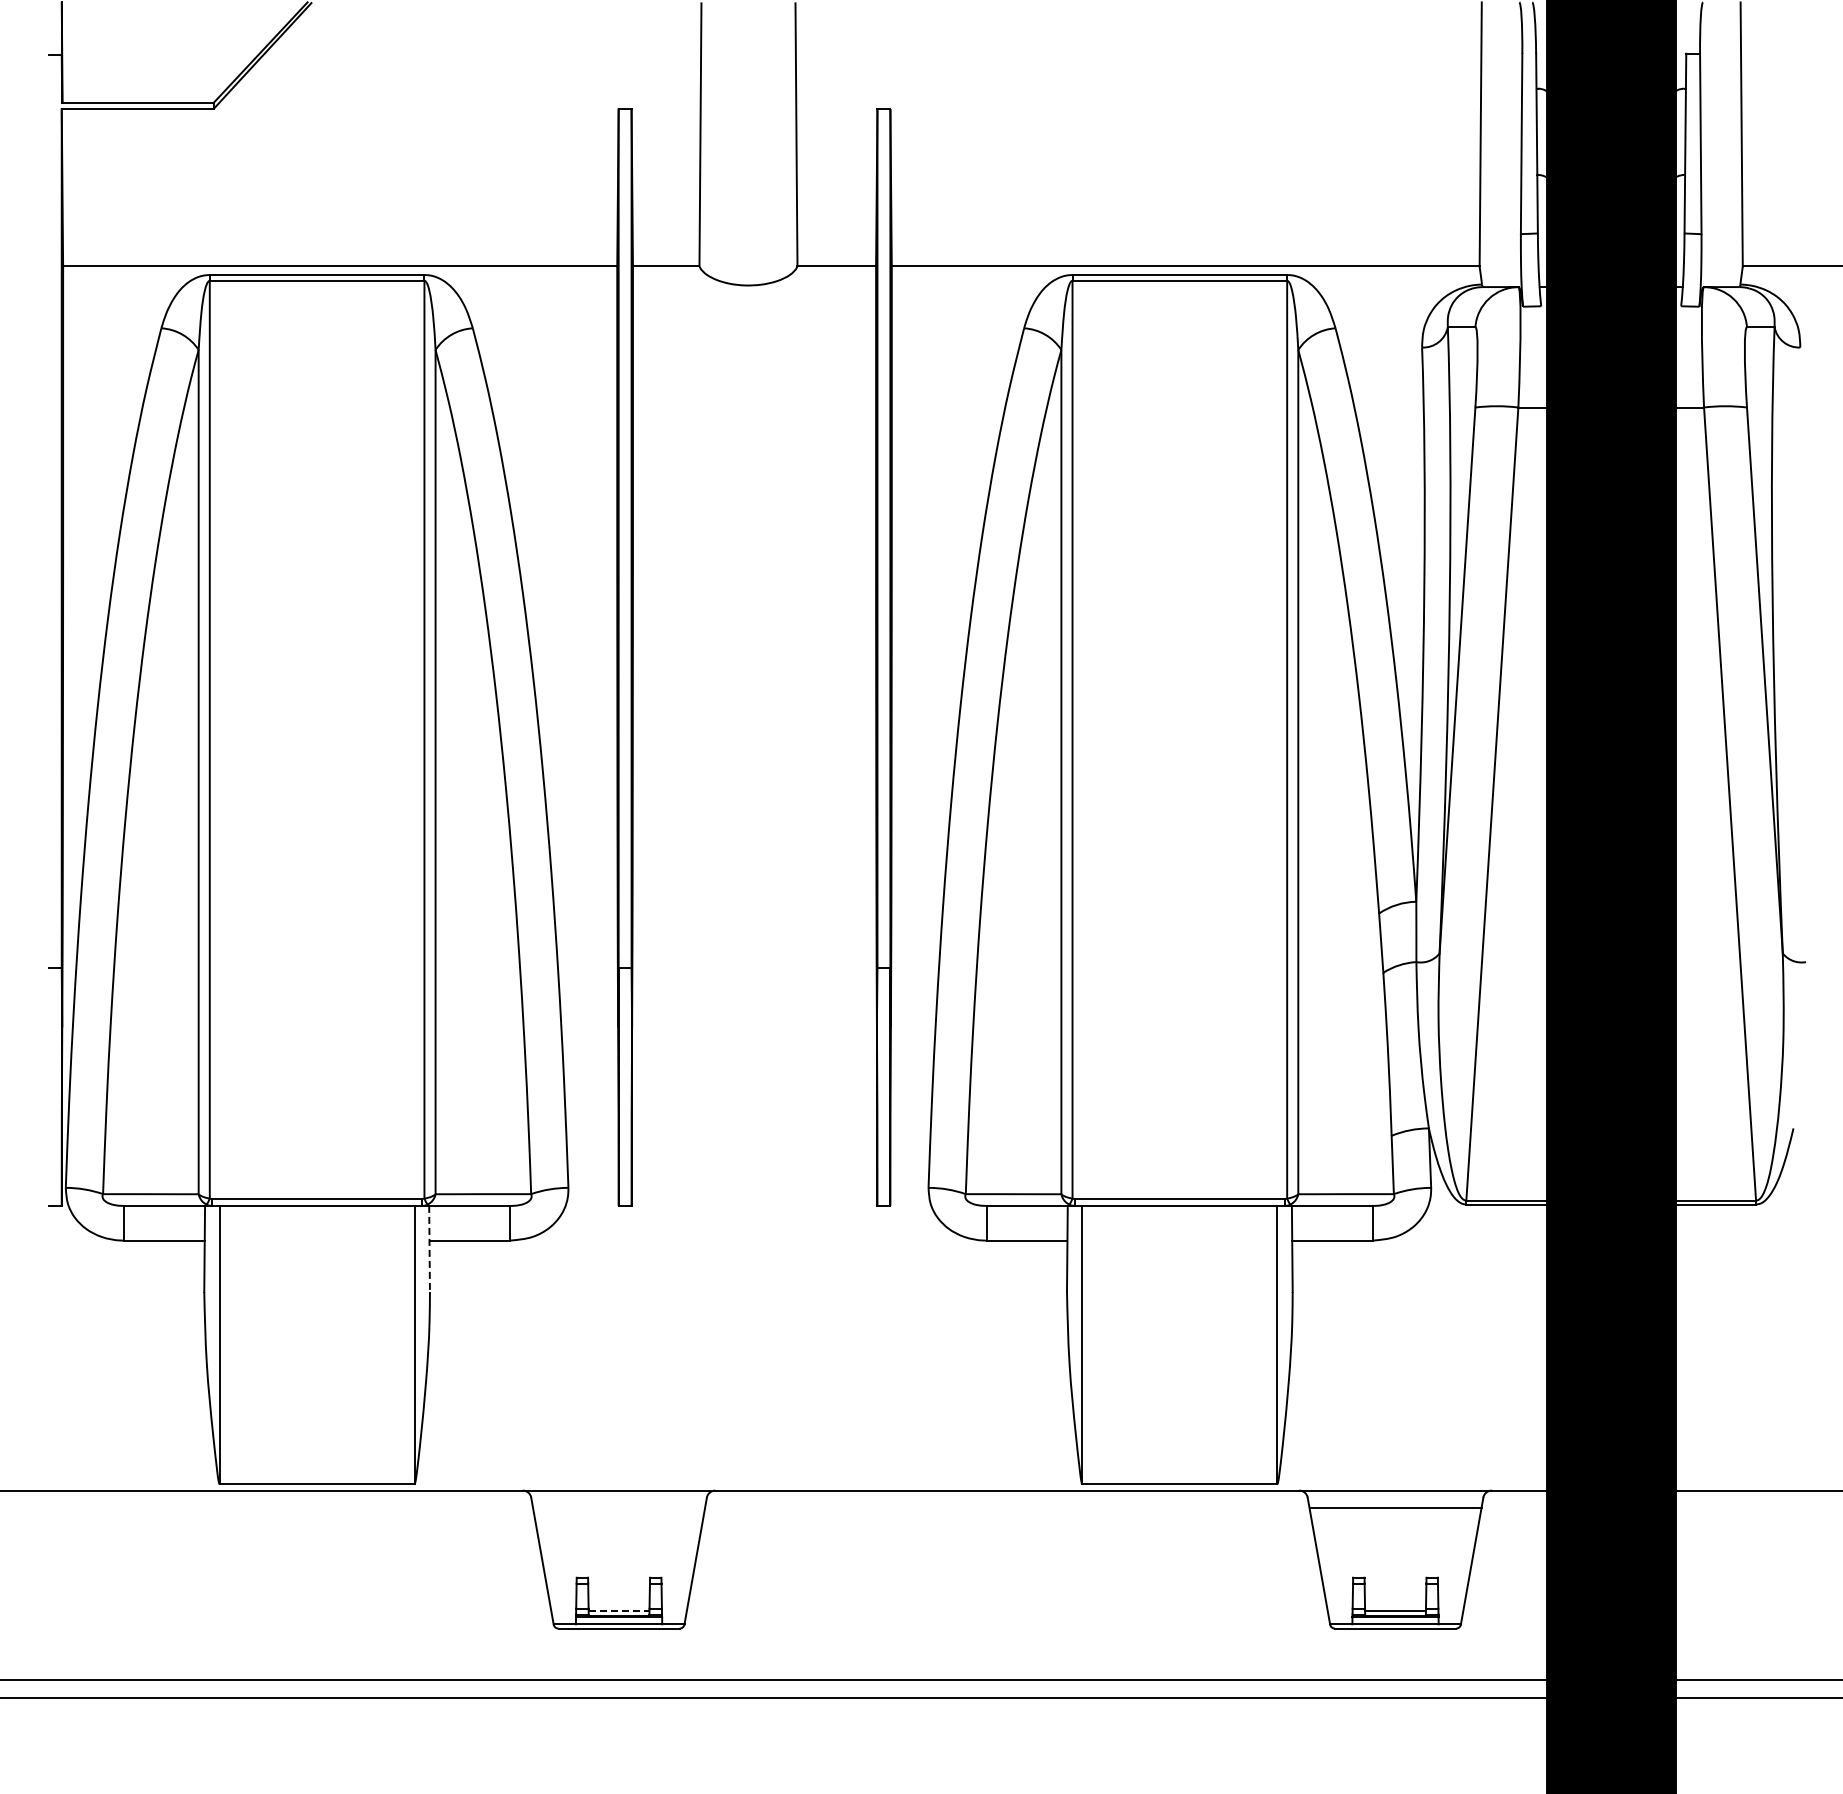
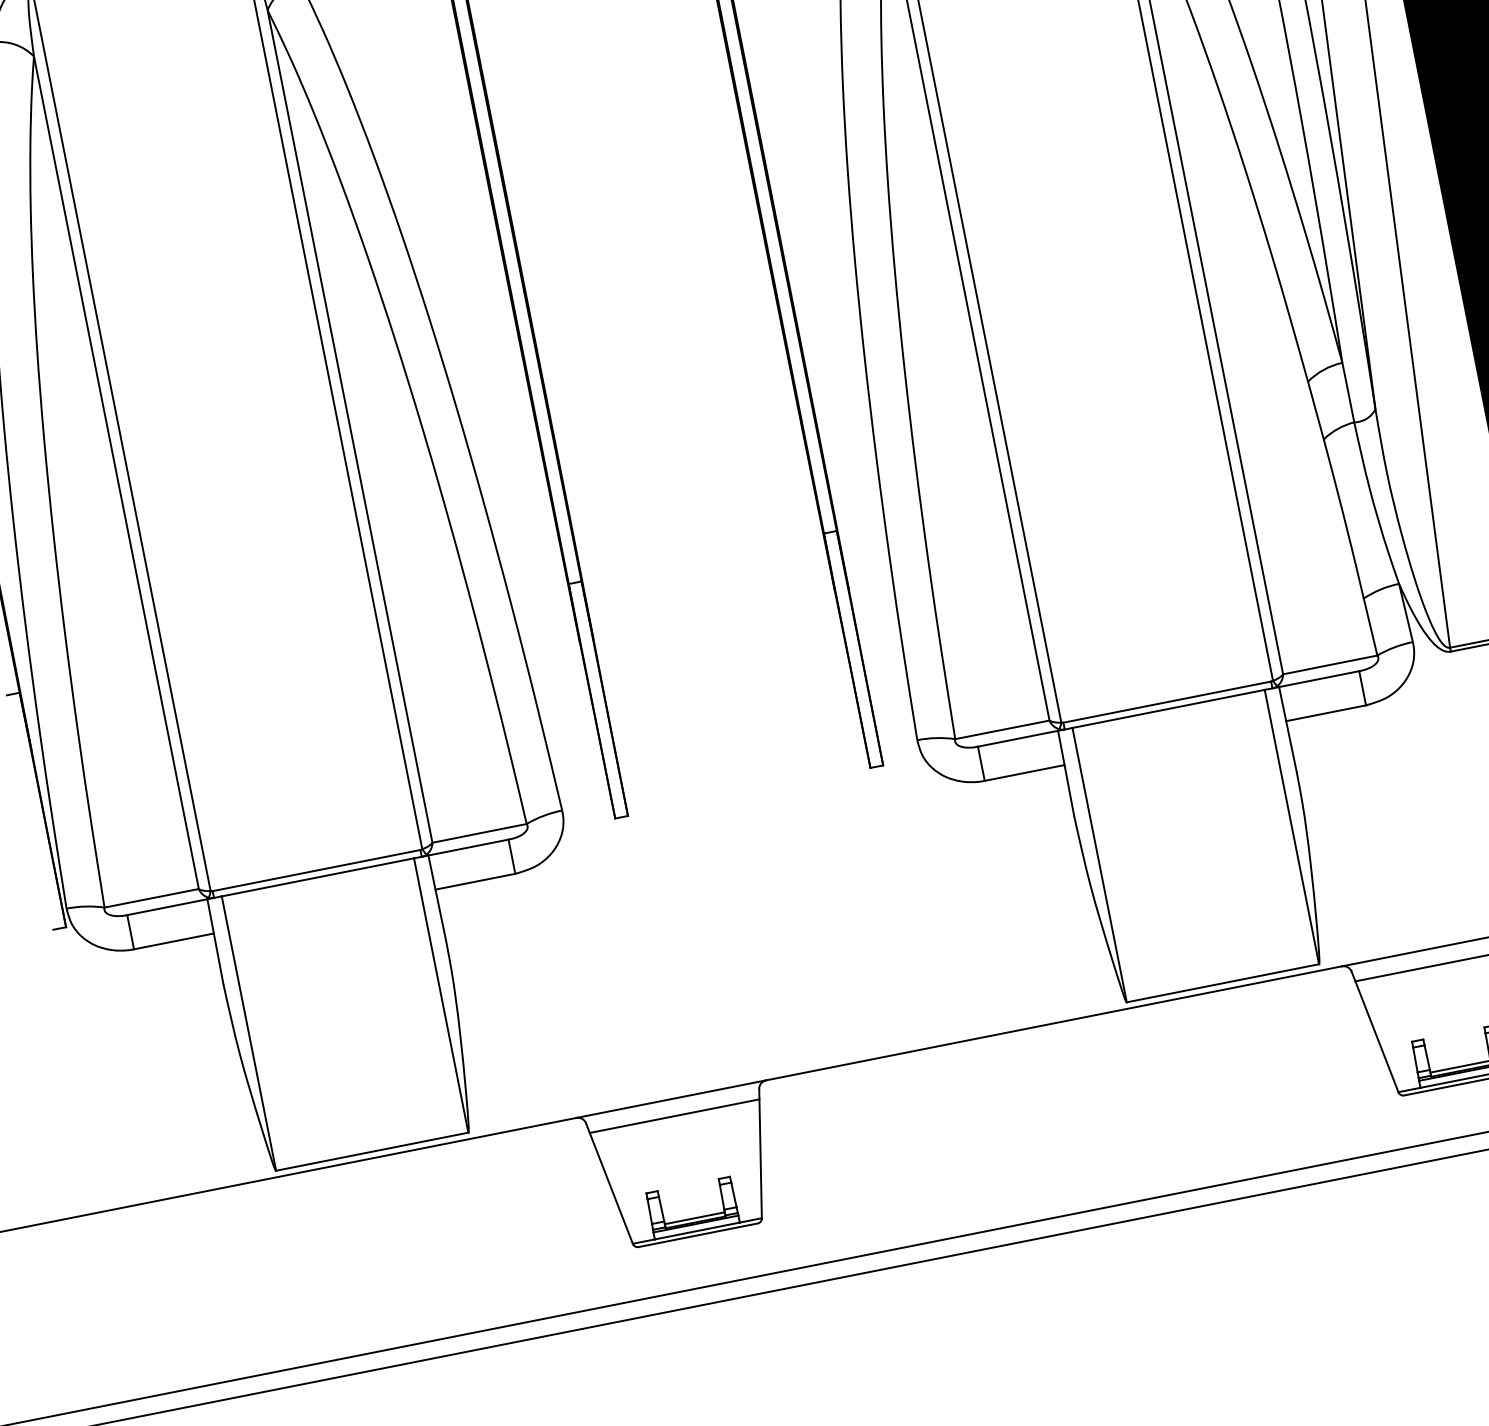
line: (429, 1249) -> (437, 898), dashed -> solid
line: (619, 1507) -> (674, 1115), added
line: (619, 1611) -> (695, 1218), dashed -> solid

